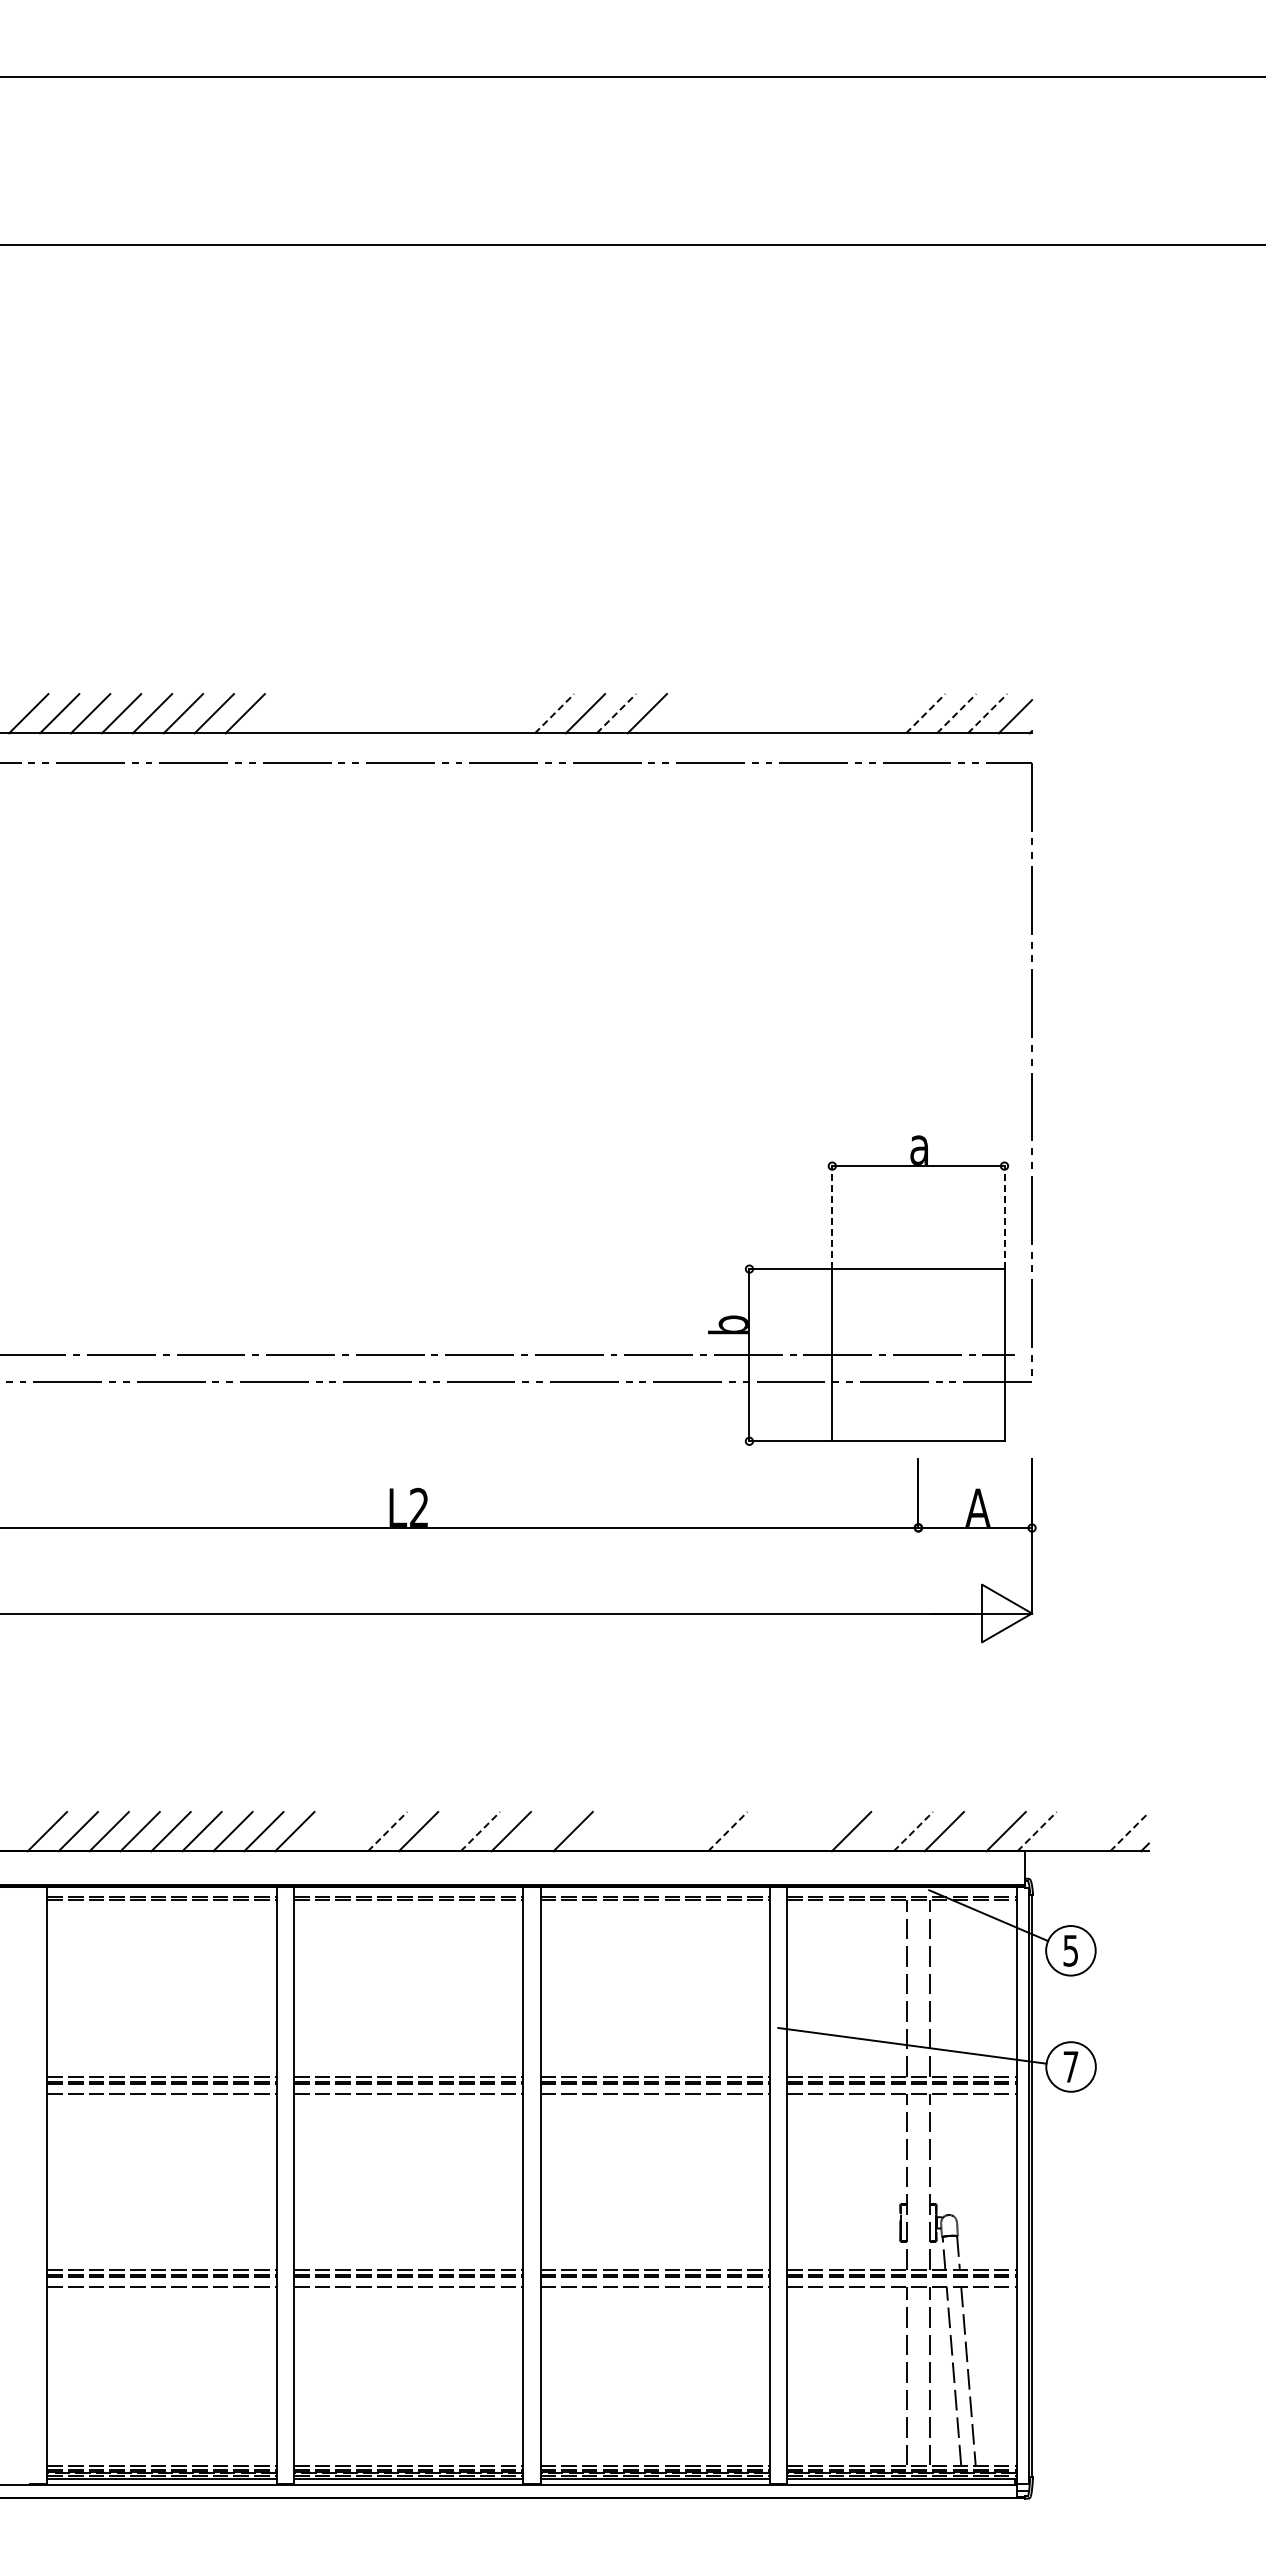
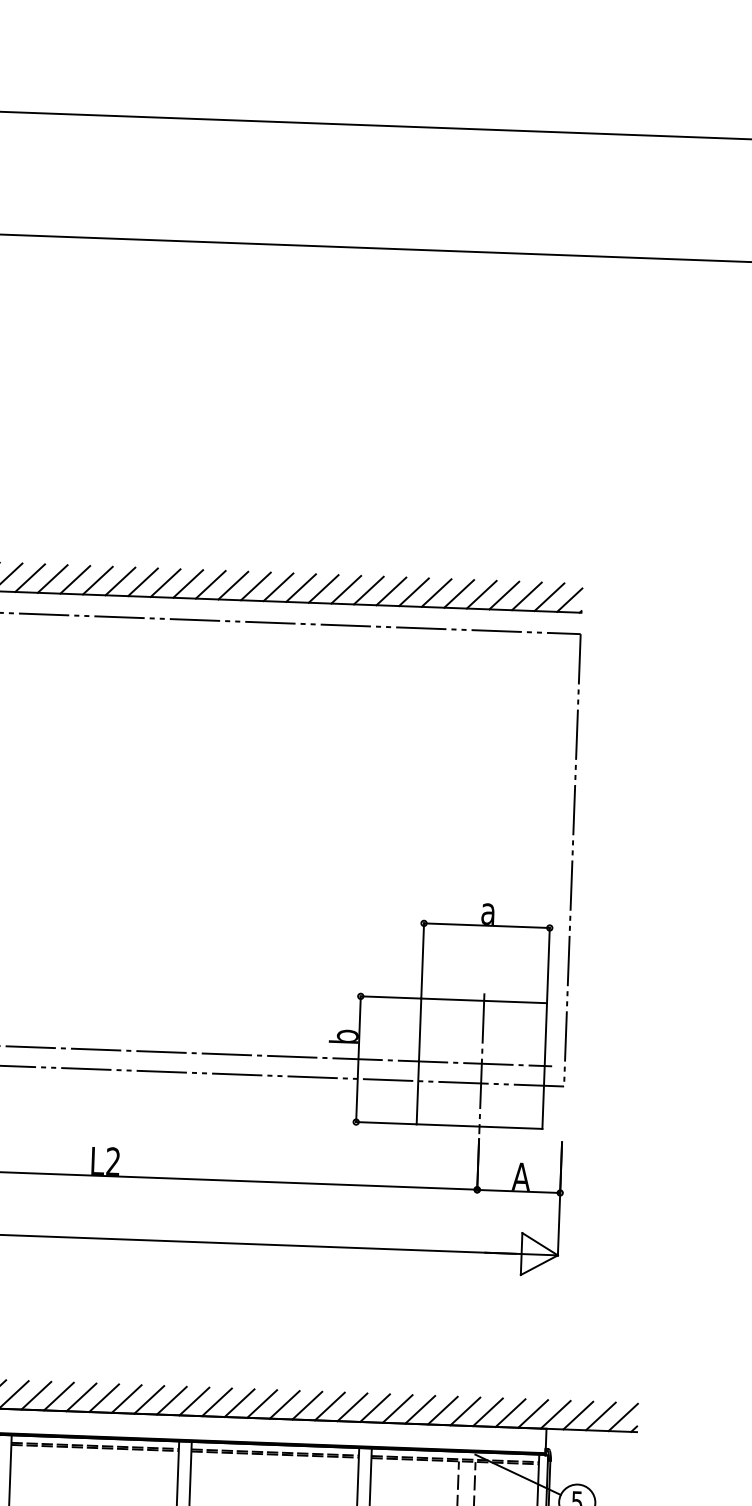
line: (275, 713) -> (29, 578), added
line: (306, 713) -> (52, 578), added
line: (337, 713) -> (74, 579), added
line: (368, 713) -> (97, 580), added
line: (399, 713) -> (120, 581), added
line: (430, 713) -> (142, 582), added
line: (461, 713) -> (165, 582), added
line: (492, 713) -> (188, 583), added
line: (523, 713) -> (210, 584), added
line: (554, 713) -> (233, 585), dashed -> solid
line: (616, 713) -> (278, 587), dashed -> solid
line: (677, 713) -> (323, 588), added
line: (708, 713) -> (345, 589), added
line: (739, 713) -> (368, 590), added
line: (770, 713) -> (391, 591), added
line: (801, 713) -> (413, 592), added
line: (832, 713) -> (436, 592), added
line: (863, 713) -> (458, 593), added
line: (894, 713) -> (481, 594), added
line: (925, 713) -> (504, 595), dashed -> solid
line: (956, 713) -> (526, 596), dashed -> solid
line: (987, 713) -> (549, 597), dashed -> solid
line: (832, 1217) -> (422, 960), dashed -> solid
line: (1004, 1217) -> (548, 965), dashed -> solid
line: (918, 1354) -> (481, 1063), added
line: (325, 1831) -> (36, 1395), added
line: (356, 1831) -> (58, 1396), added
line: (387, 1831) -> (81, 1397), dashed -> solid
line: (449, 1831) -> (126, 1398), added
line: (480, 1831) -> (149, 1399), dashed -> solid
line: (541, 1831) -> (193, 1401), added
line: (603, 1831) -> (239, 1403), added
line: (634, 1831) -> (261, 1403), added
line: (665, 1831) -> (284, 1404), added
line: (696, 1831) -> (307, 1405), added
line: (727, 1831) -> (329, 1406), dashed -> solid
line: (758, 1831) -> (352, 1407), added
line: (789, 1831) -> (374, 1408), added
line: (820, 1831) -> (397, 1408), added
line: (882, 1831) -> (442, 1410), added
line: (913, 1831) -> (465, 1411), dashed -> solid
line: (974, 1831) -> (510, 1412), added
line: (1037, 1831) -> (556, 1414), dashed -> solid
line: (1067, 1831) -> (577, 1415), added
line: (1098, 1831) -> (600, 1416), added
line: (1129, 1831) -> (623, 1417), dashed -> solid

